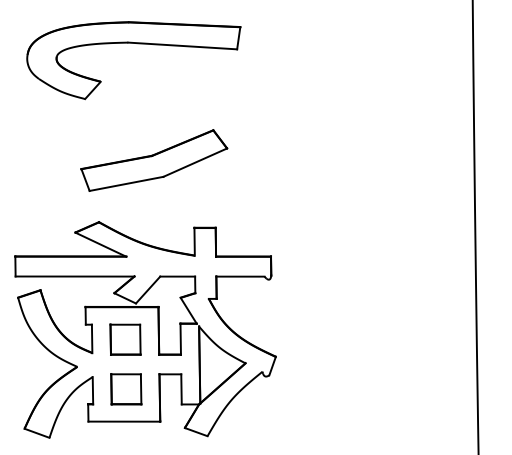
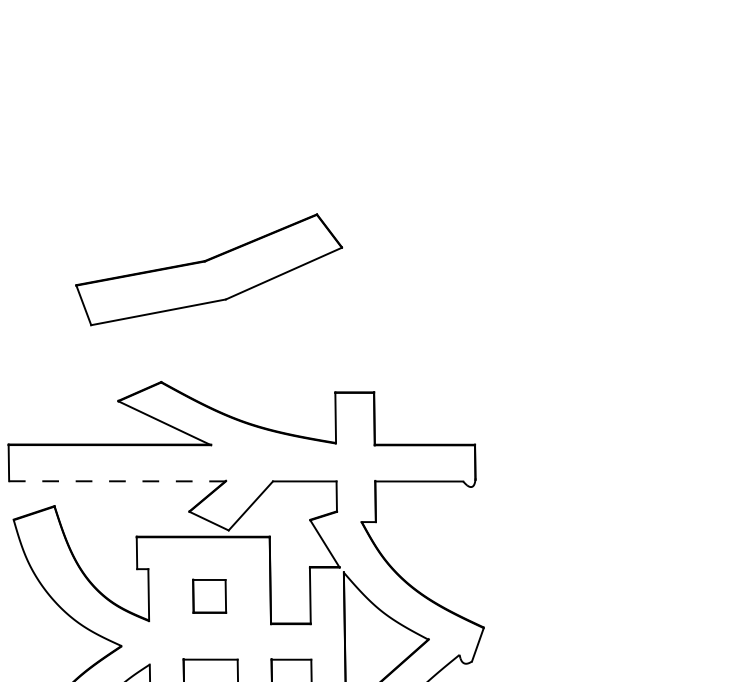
part: (137, 44) -> (231, 58), removed
part: (154, 160) -> (209, 269), moved
line: (74, 276) -> (116, 481), solid -> dashed
part: (125, 339) -> (209, 596), size x0.6

